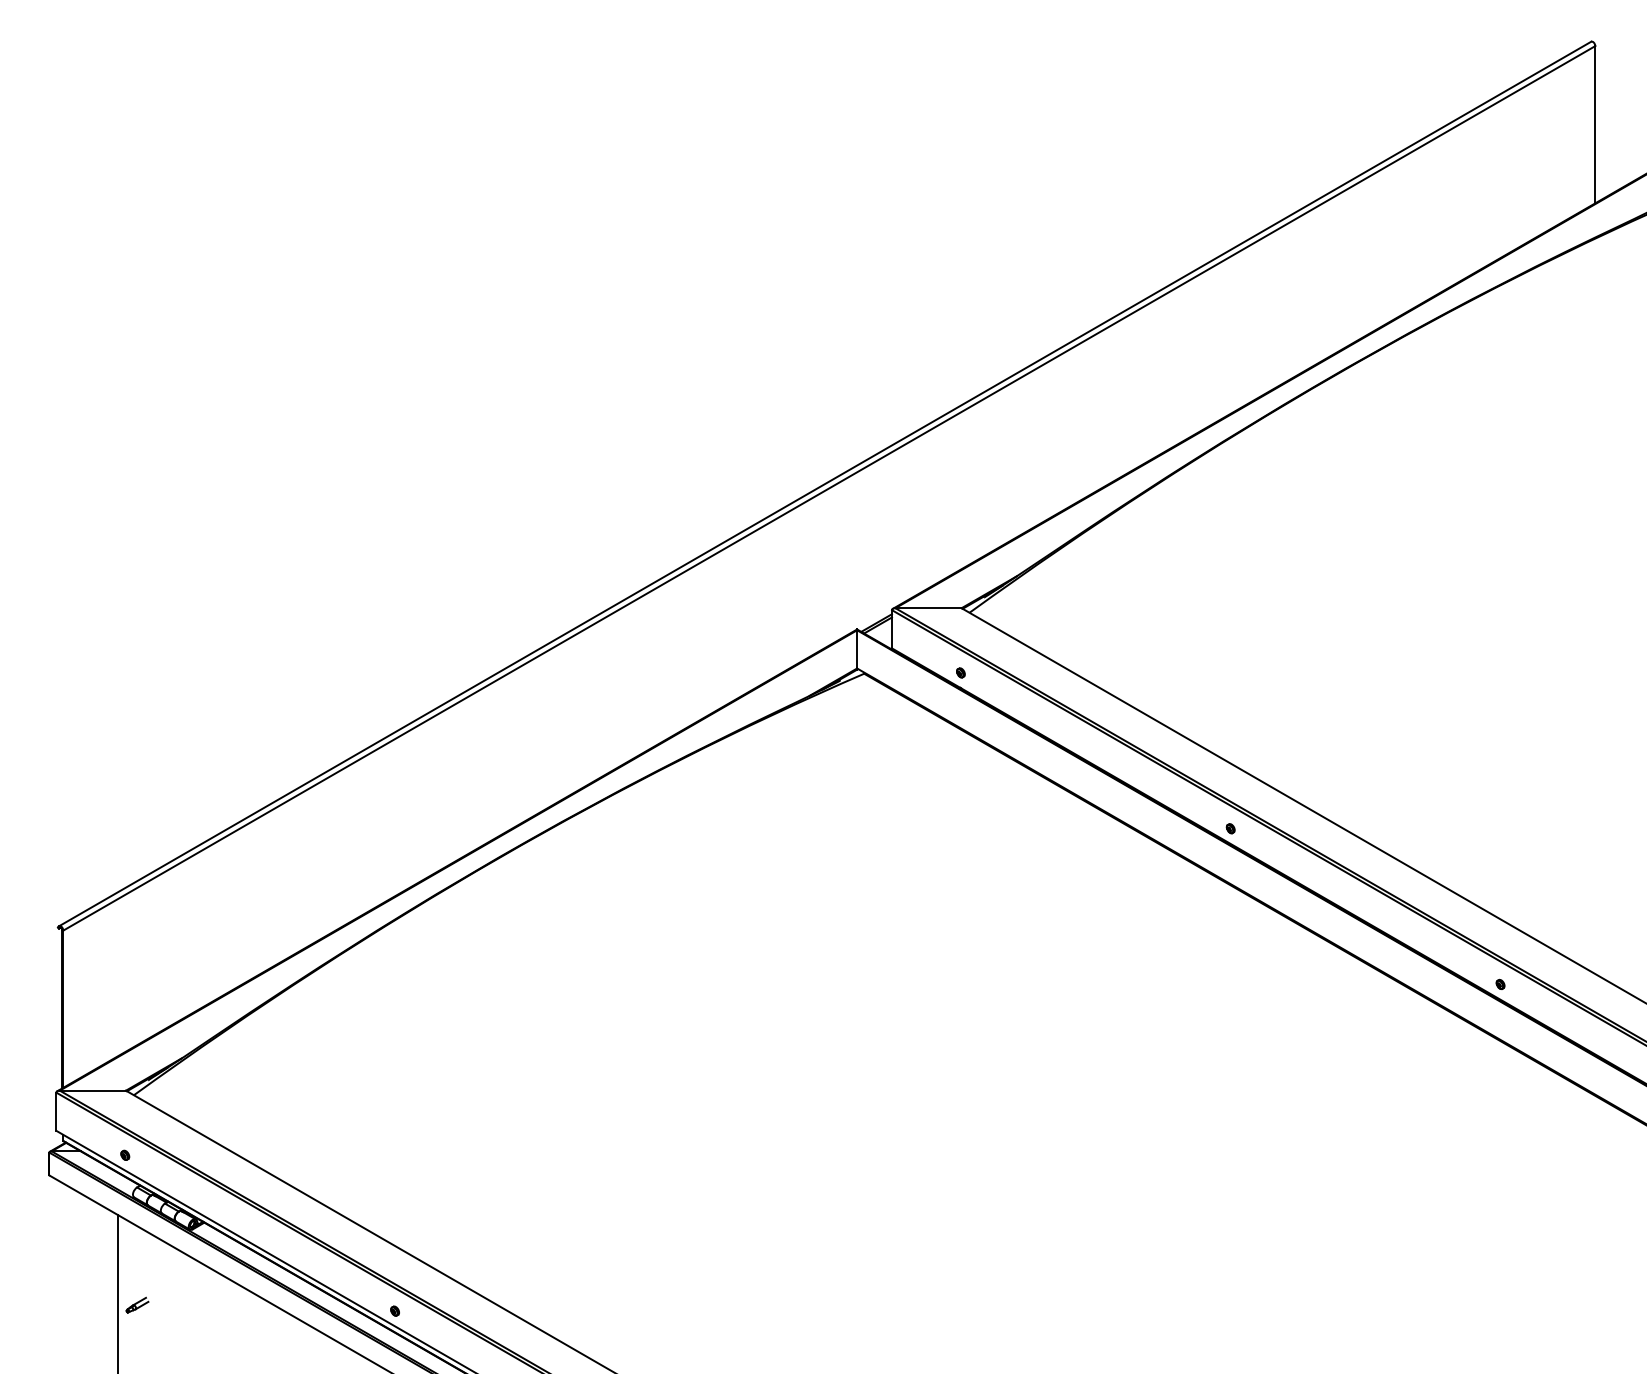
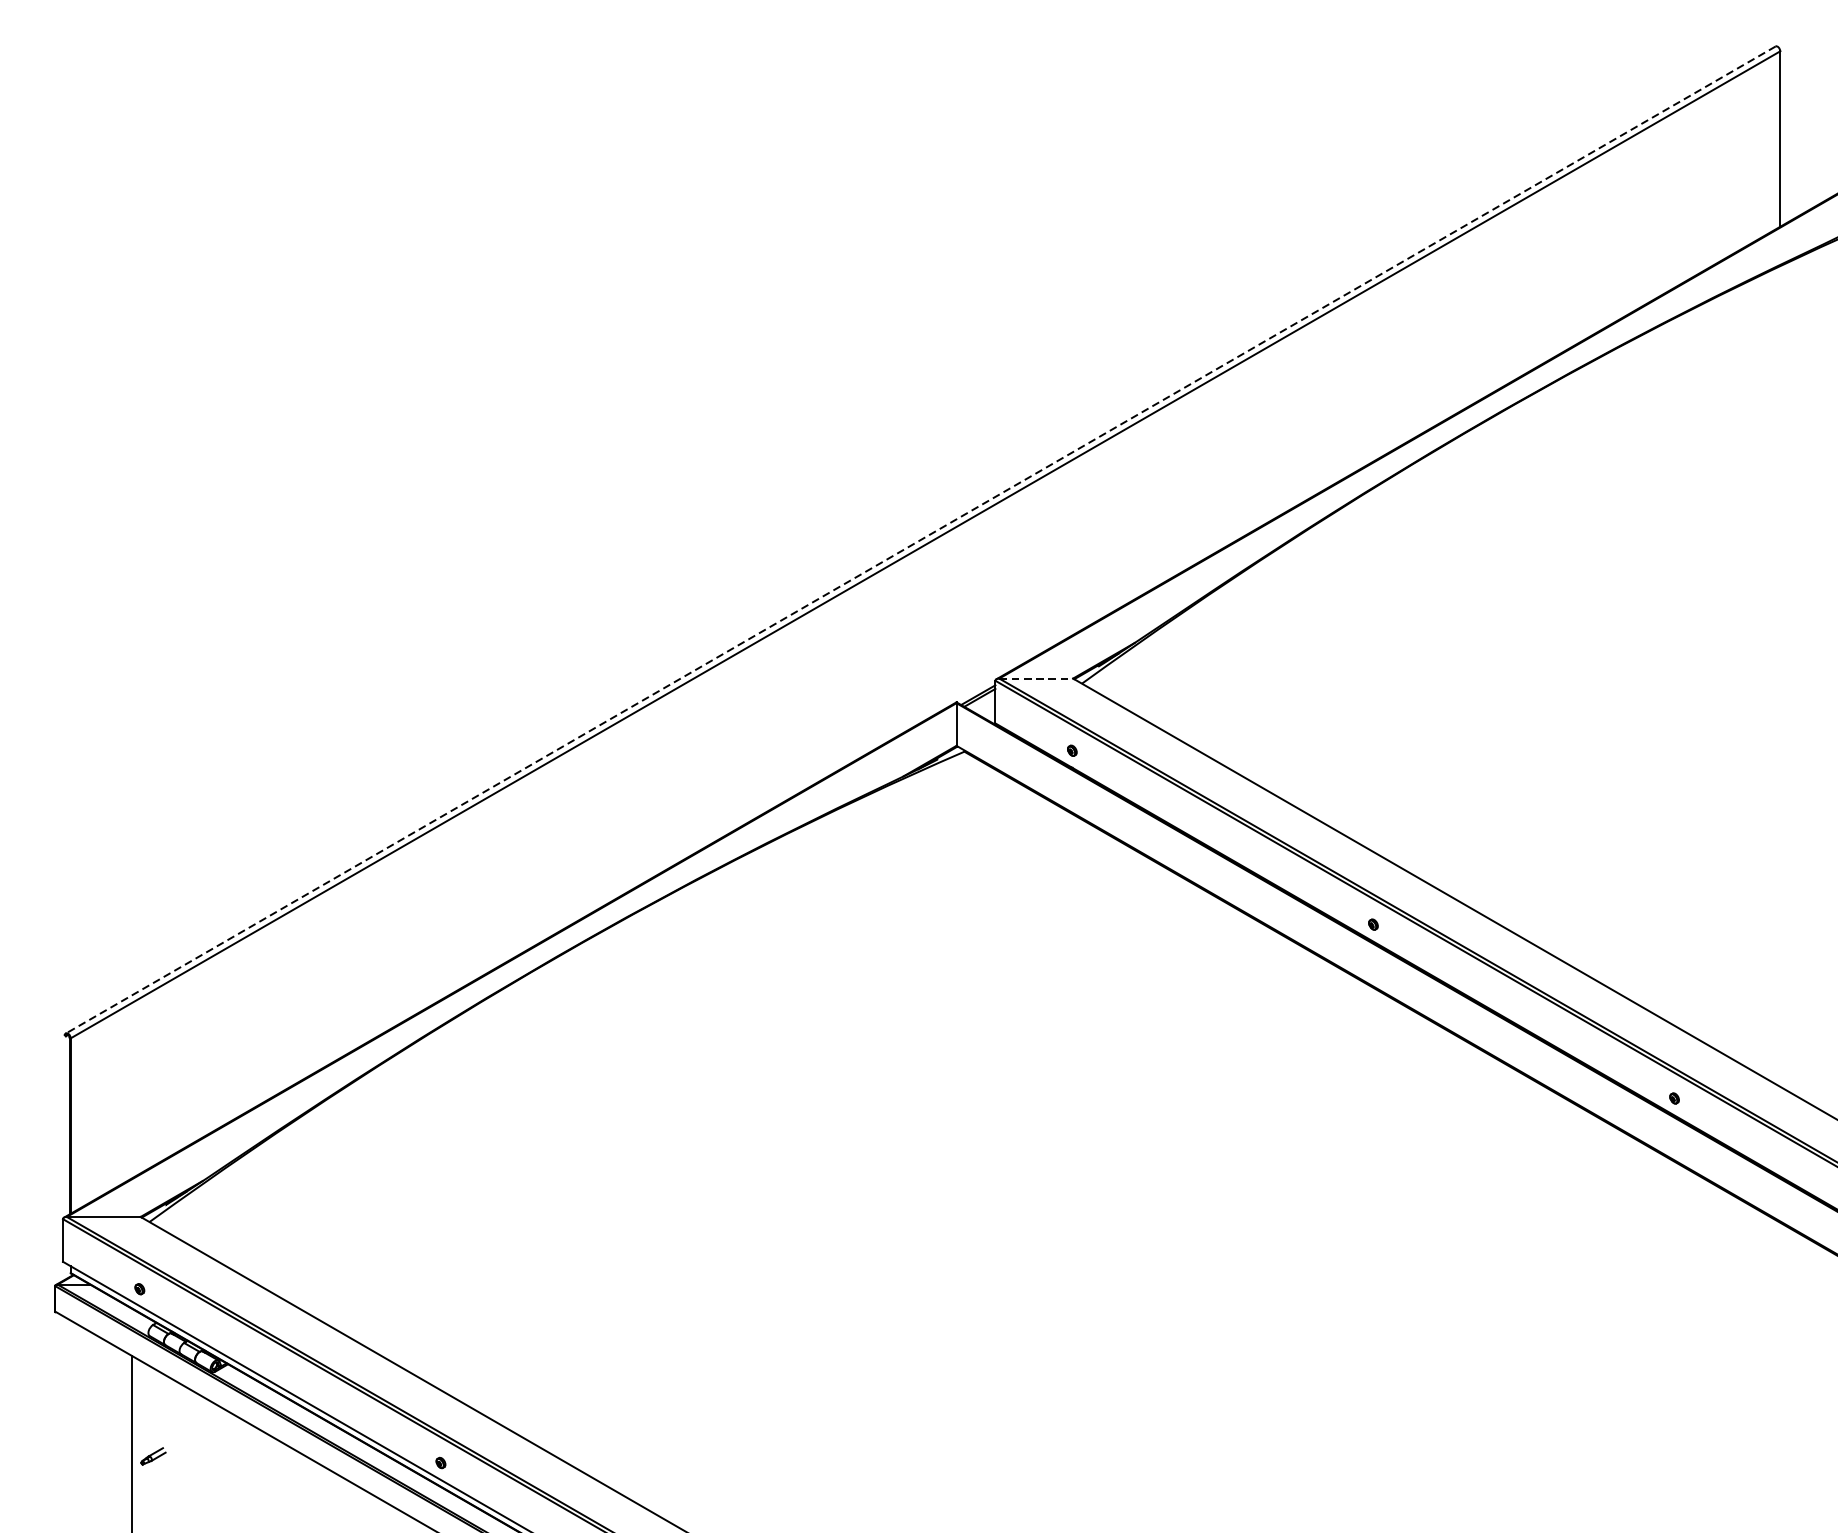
line: (825, 483) -> (921, 539), solid -> dashed
line: (929, 608) -> (1037, 678), solid -> dashed

